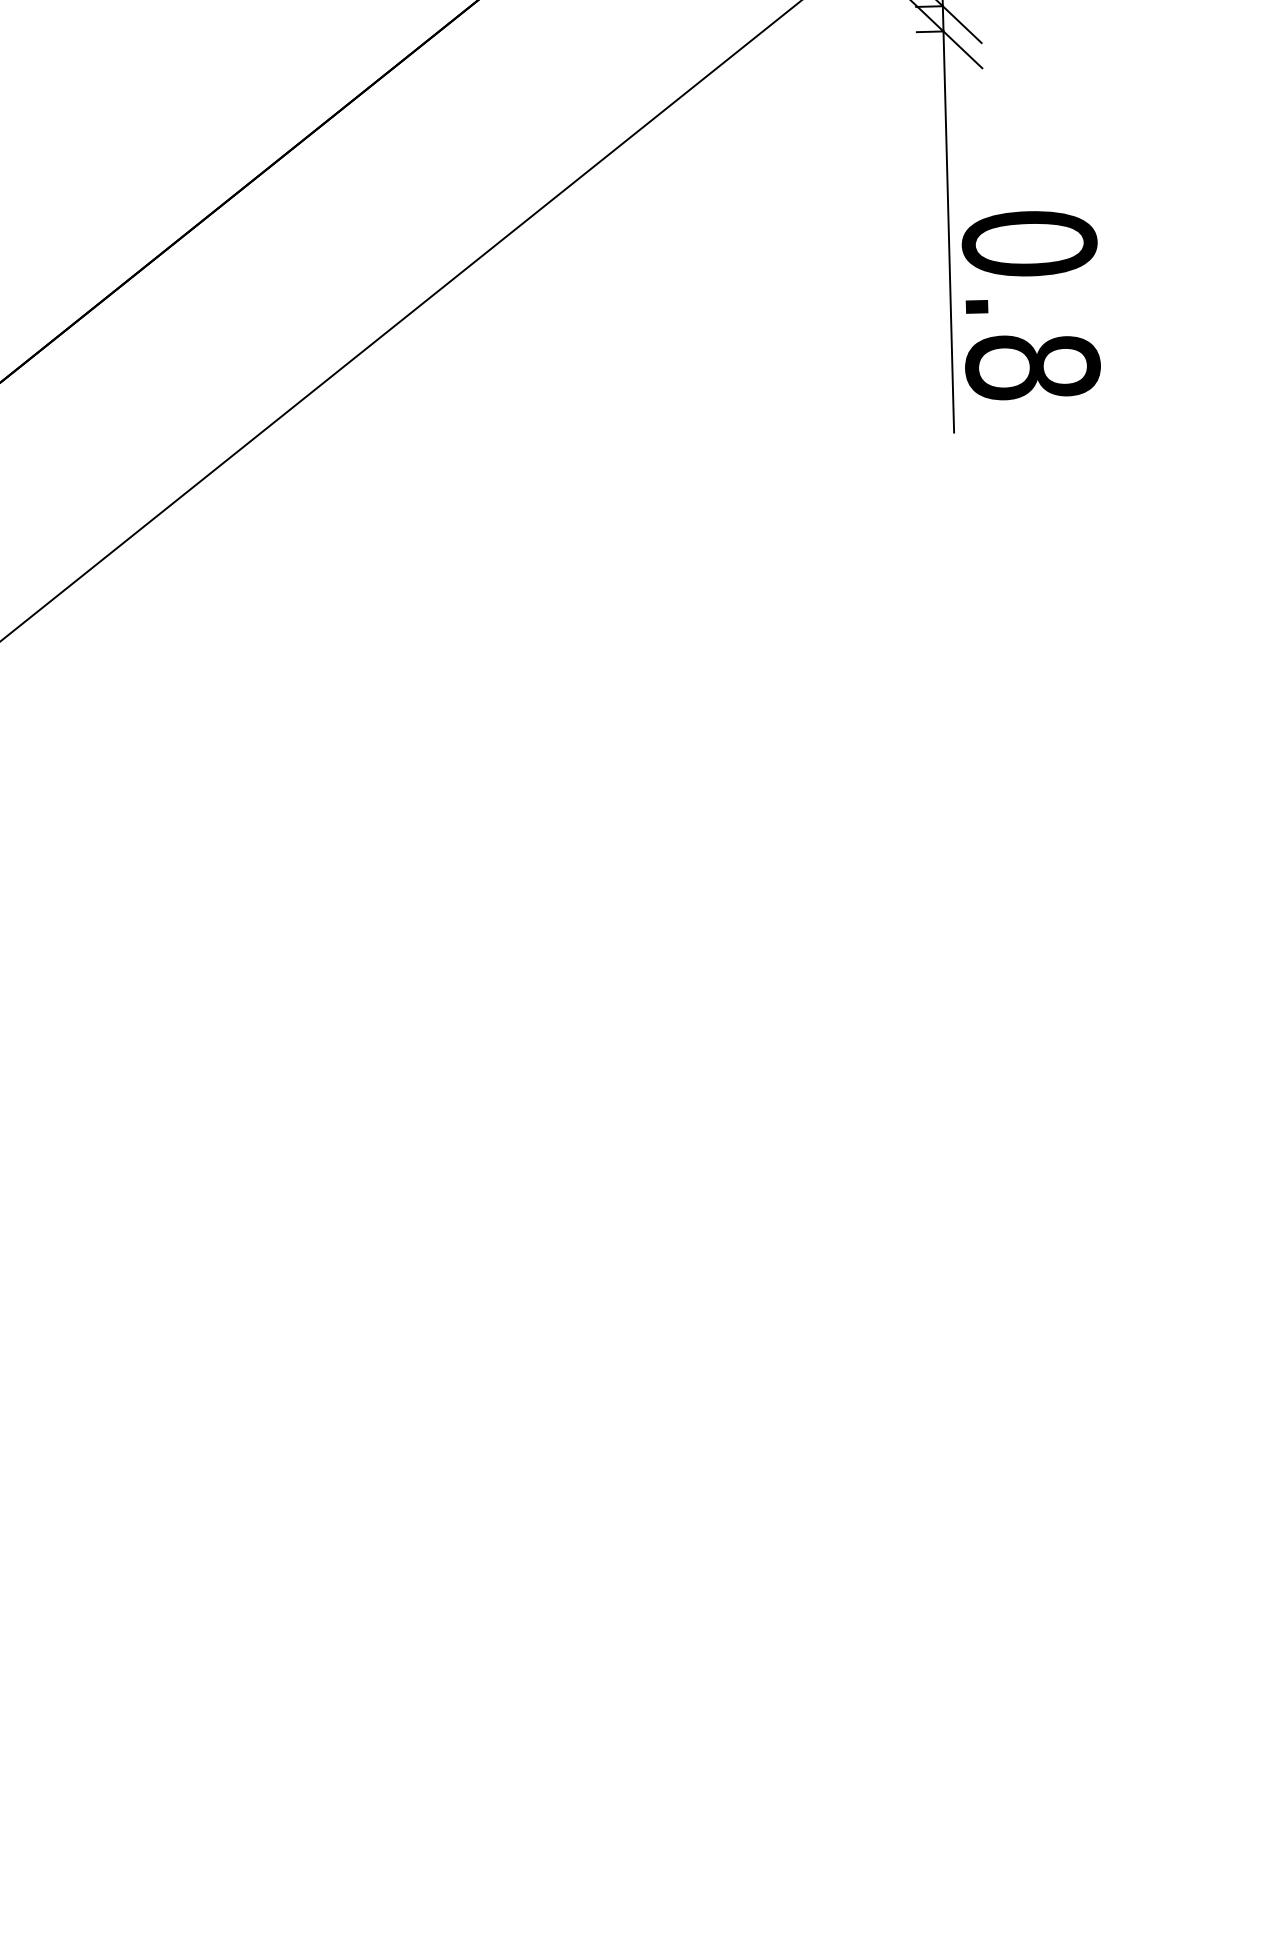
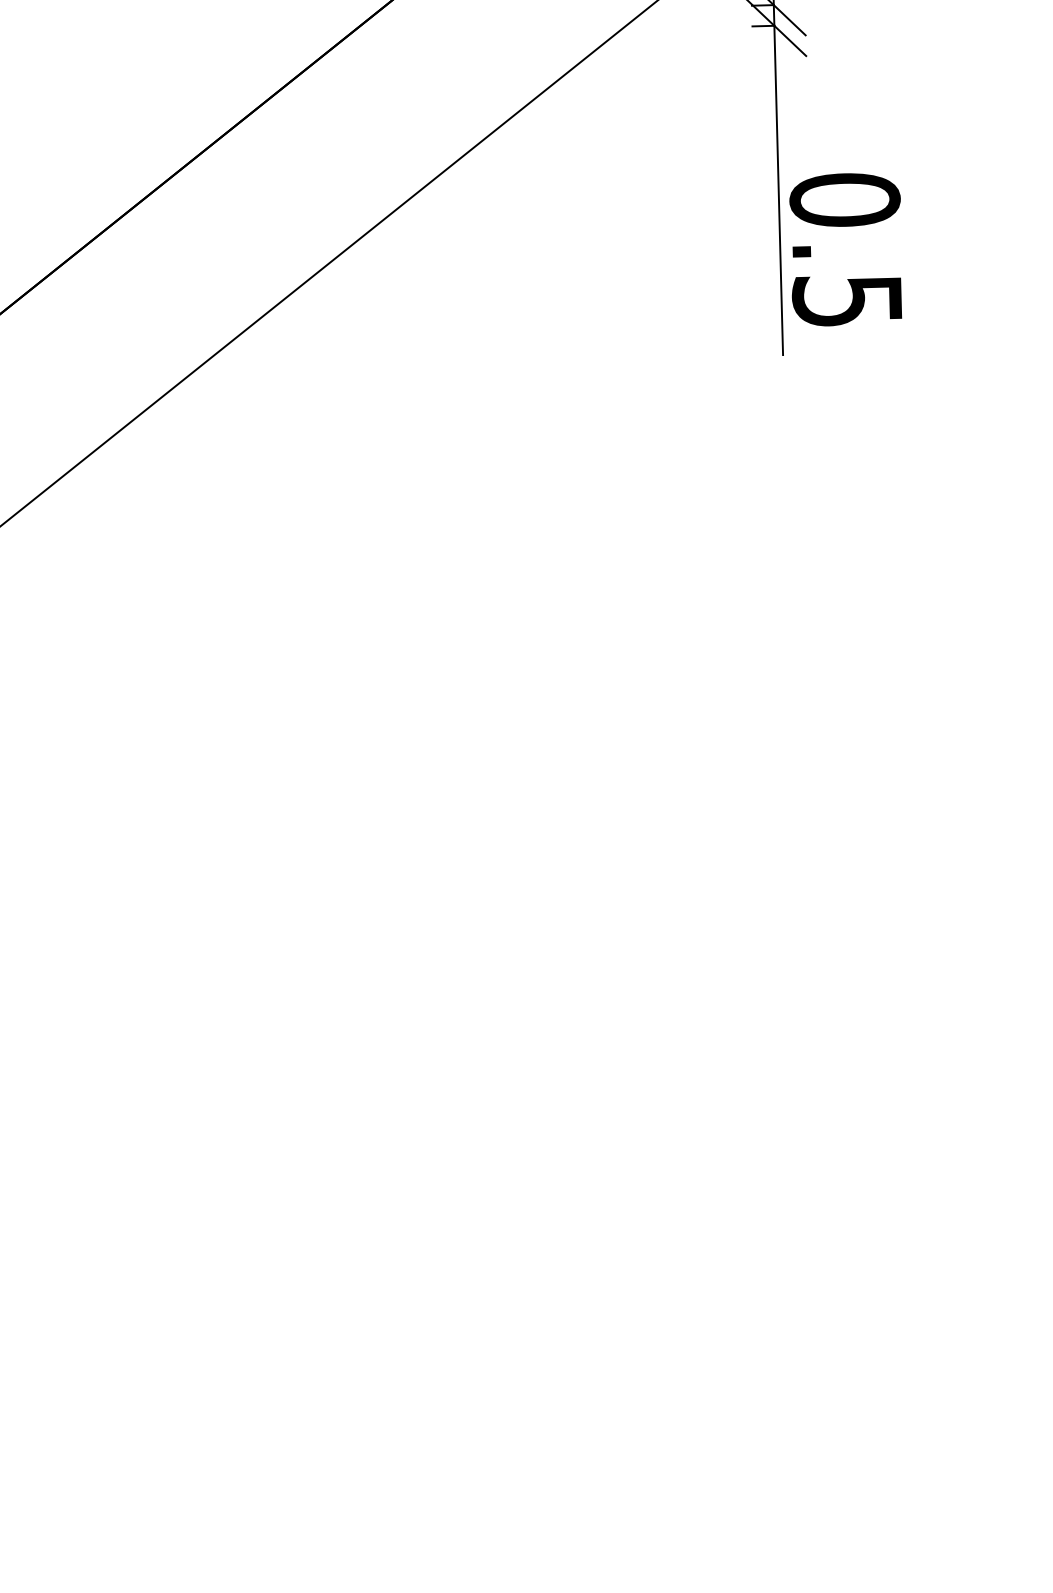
text: (1032, 367) -> (847, 301), 0.8 -> 0.5

